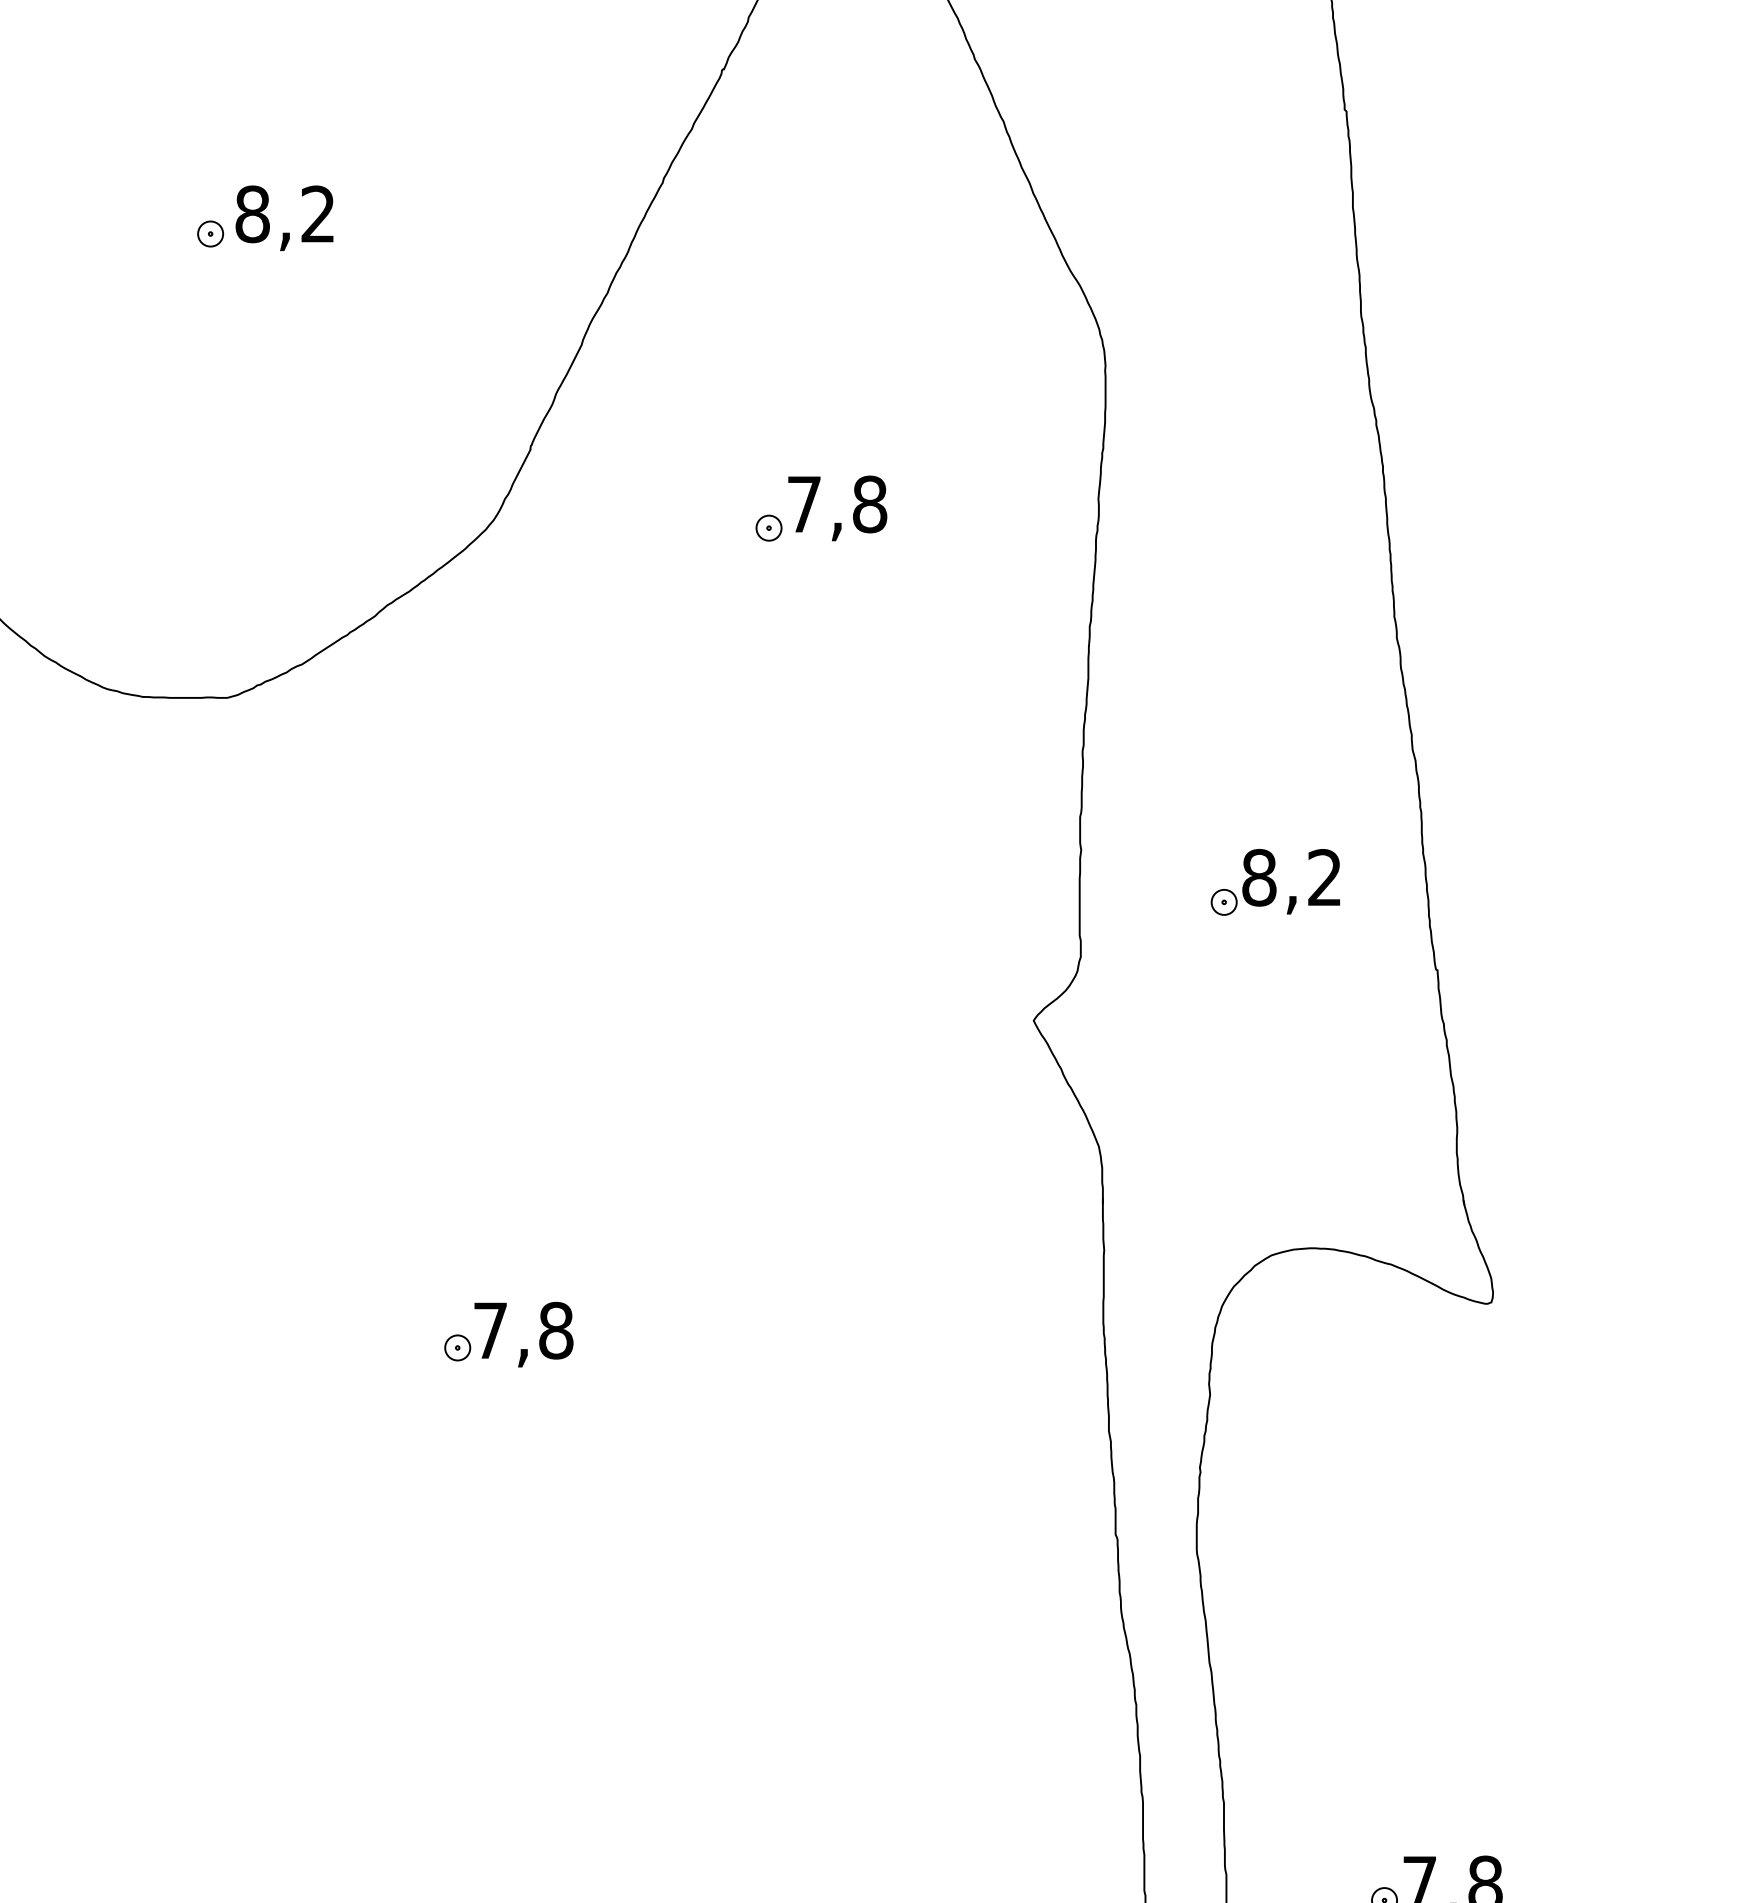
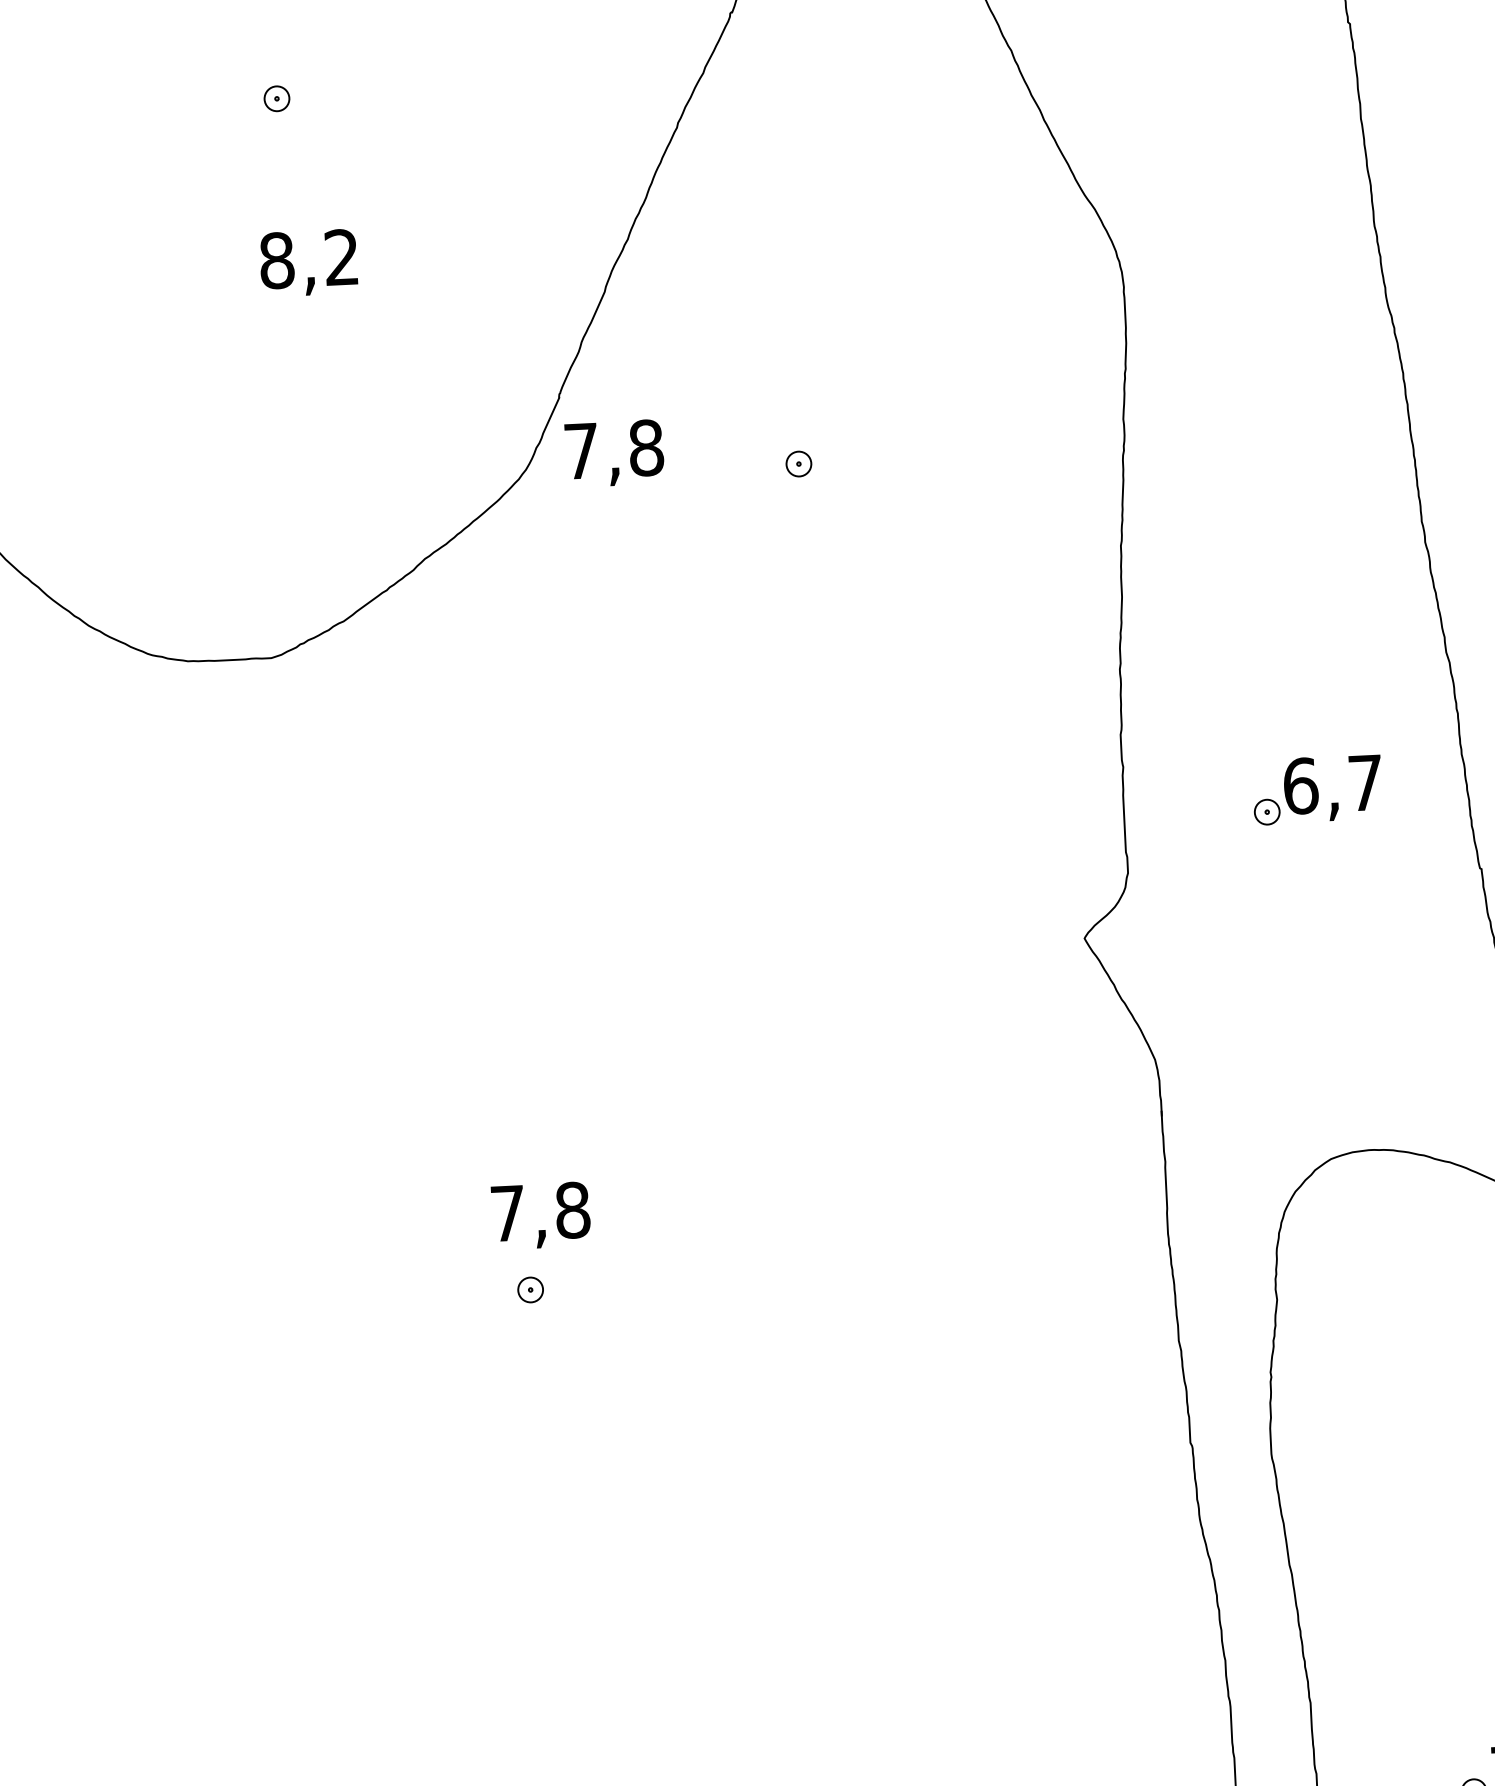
text: (284, 217) -> (308, 262), moved
part: (210, 233) -> (276, 98), moved
text: (837, 508) -> (614, 453), moved
text: (1291, 877) -> (1332, 784), 8,2 -> 6,7
text: (523, 1334) -> (540, 1215), moved

